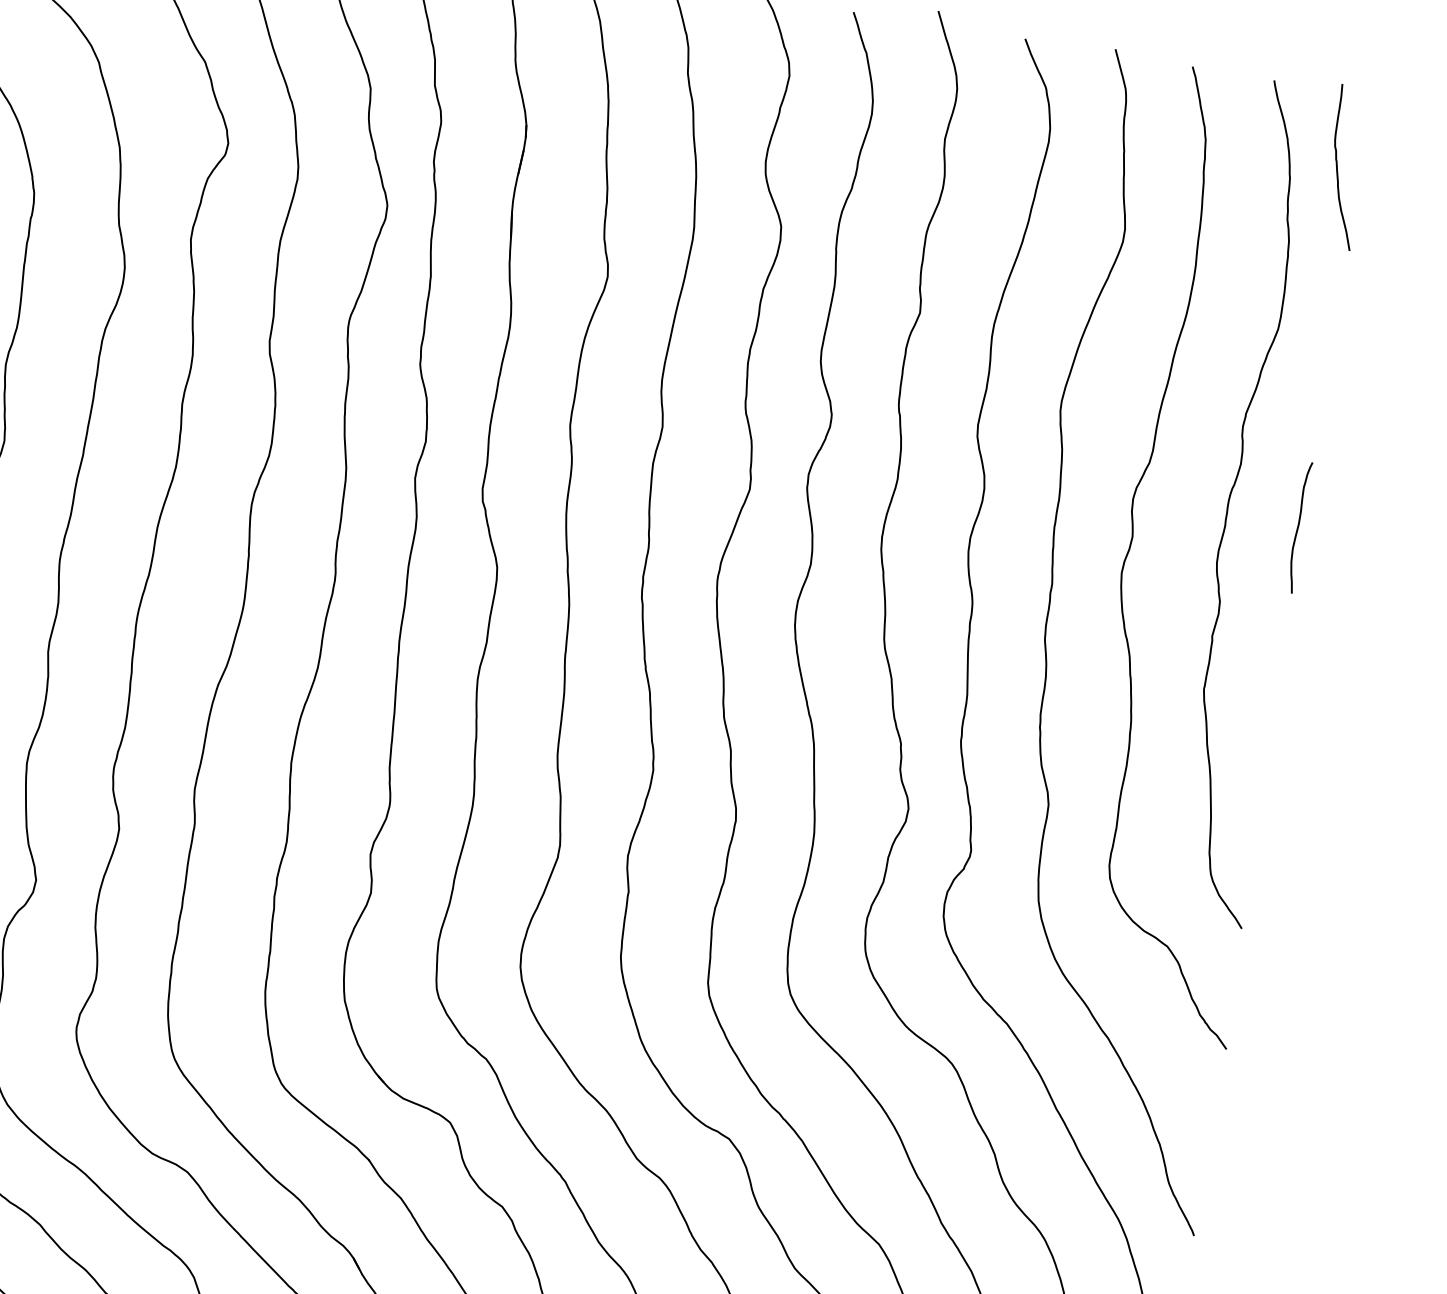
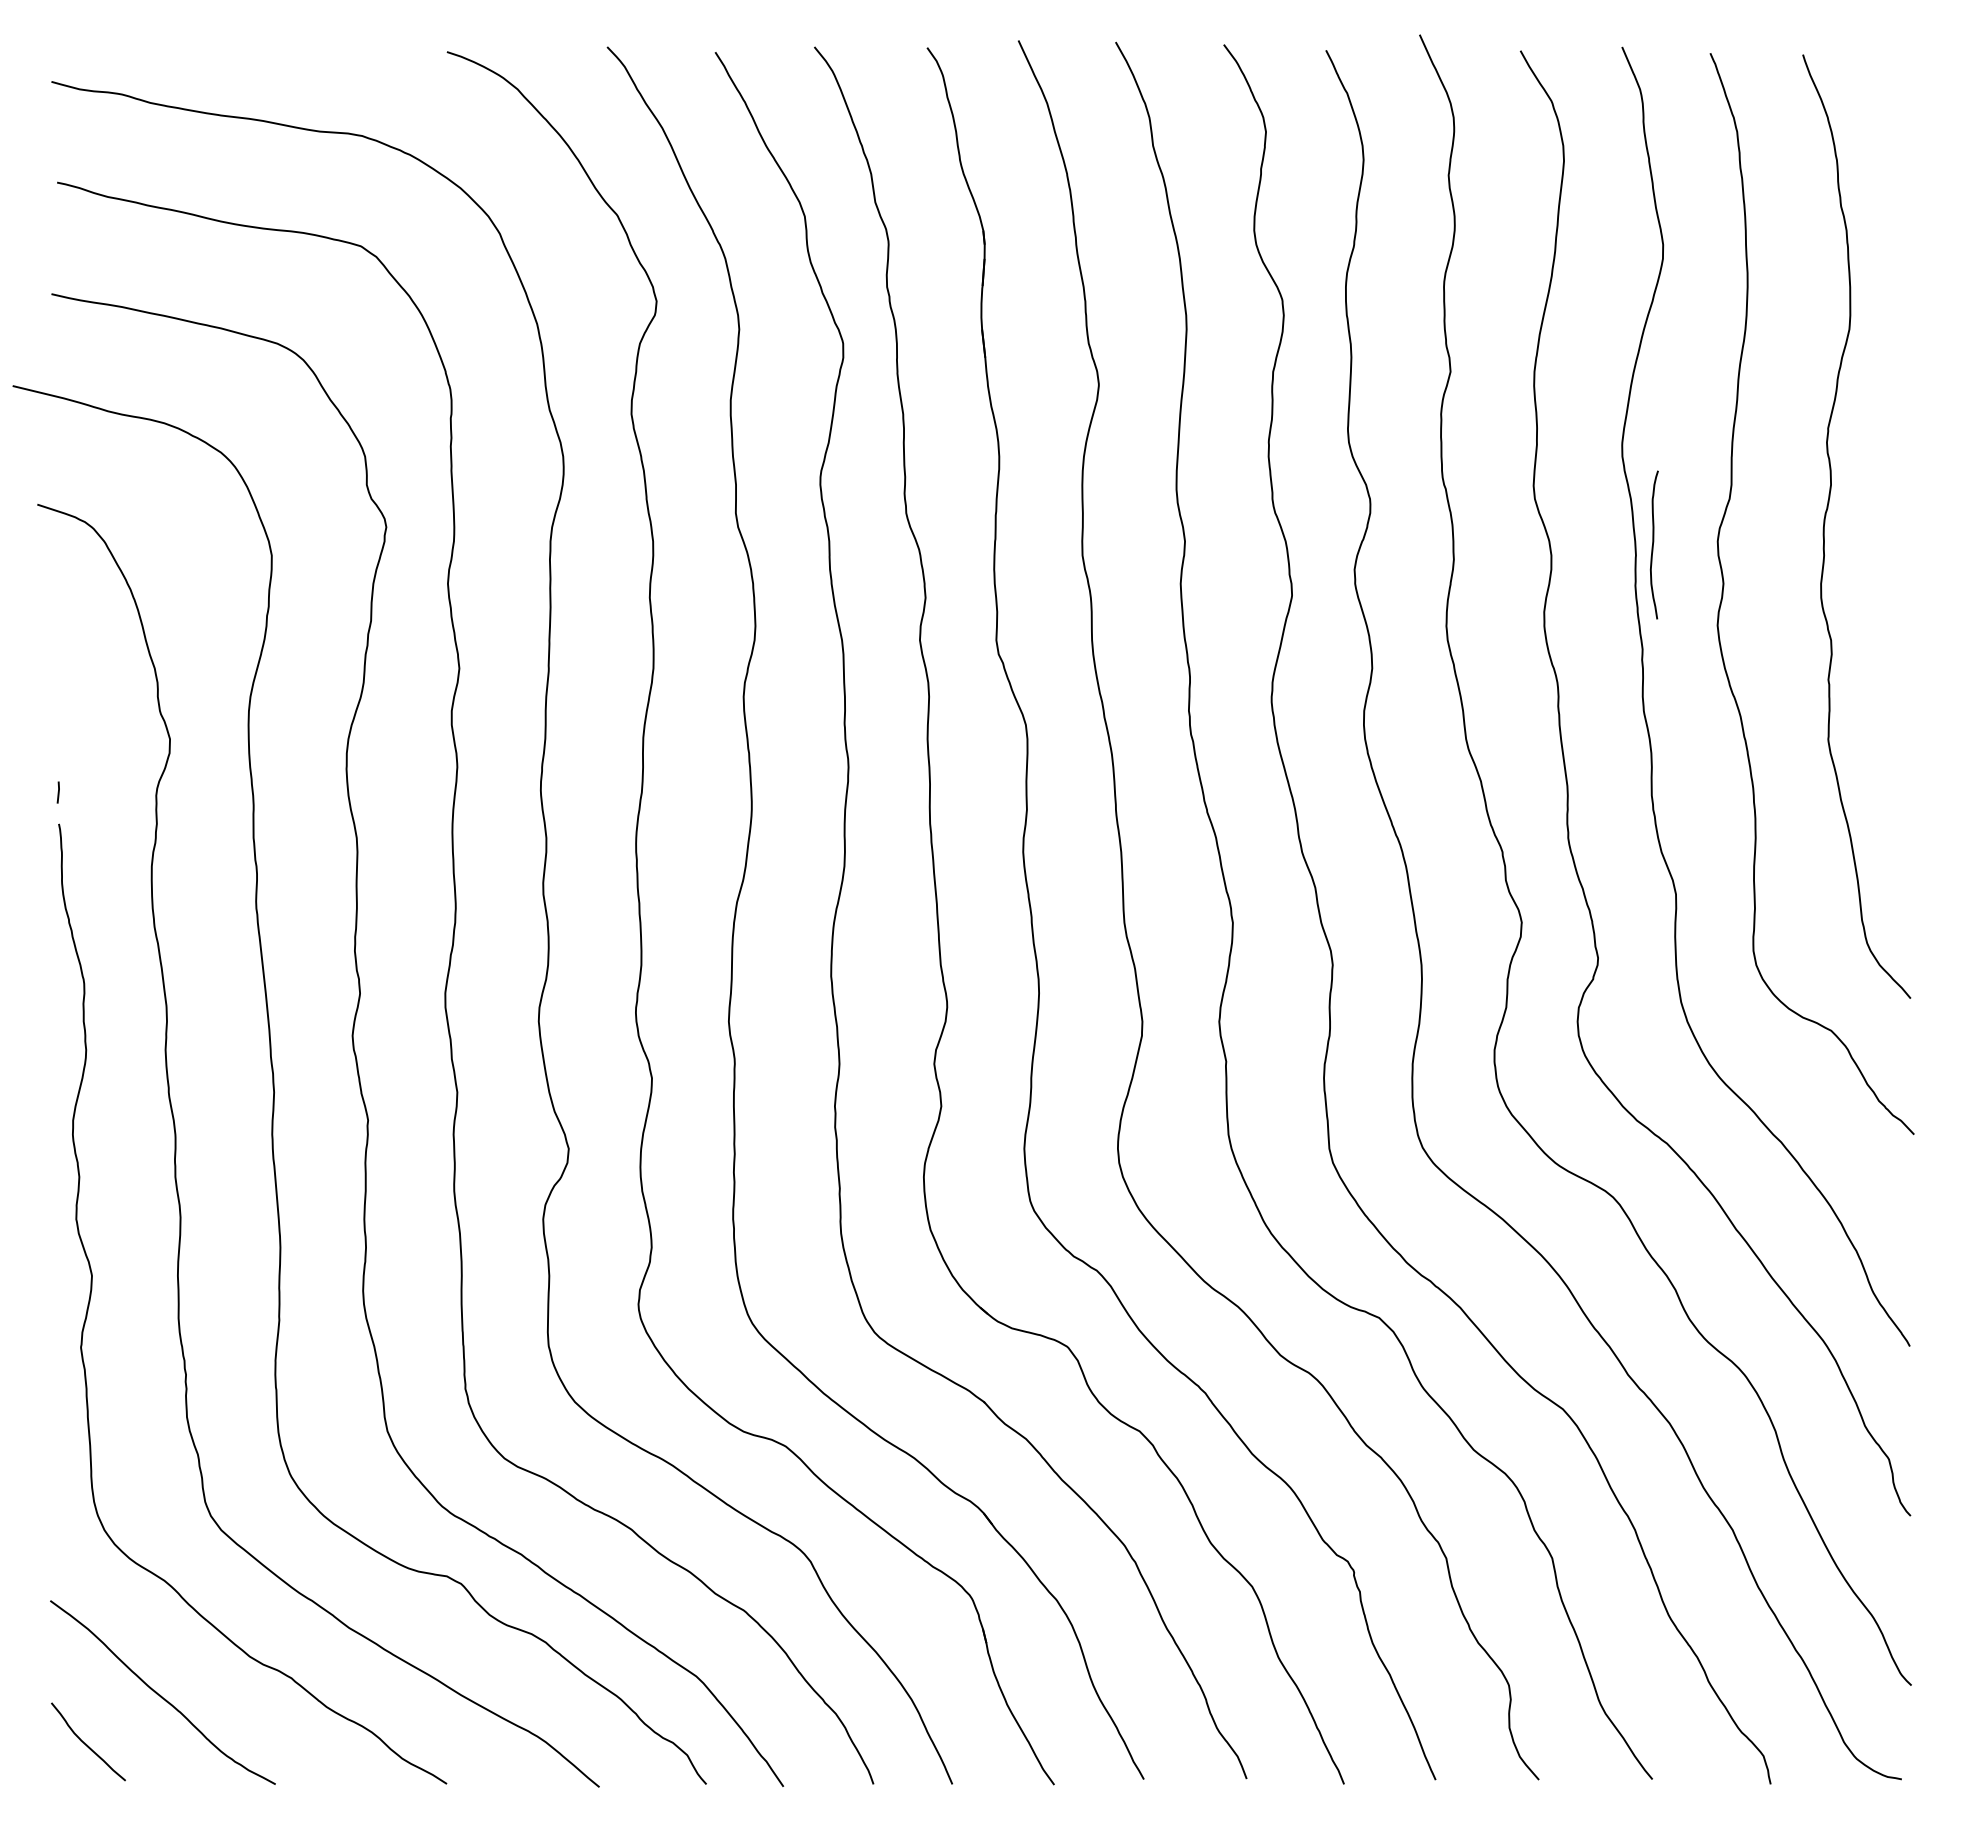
curve: (1338, 168) -> (1888, 141), removed
curve: (1298, 526) -> (1653, 544), moved

